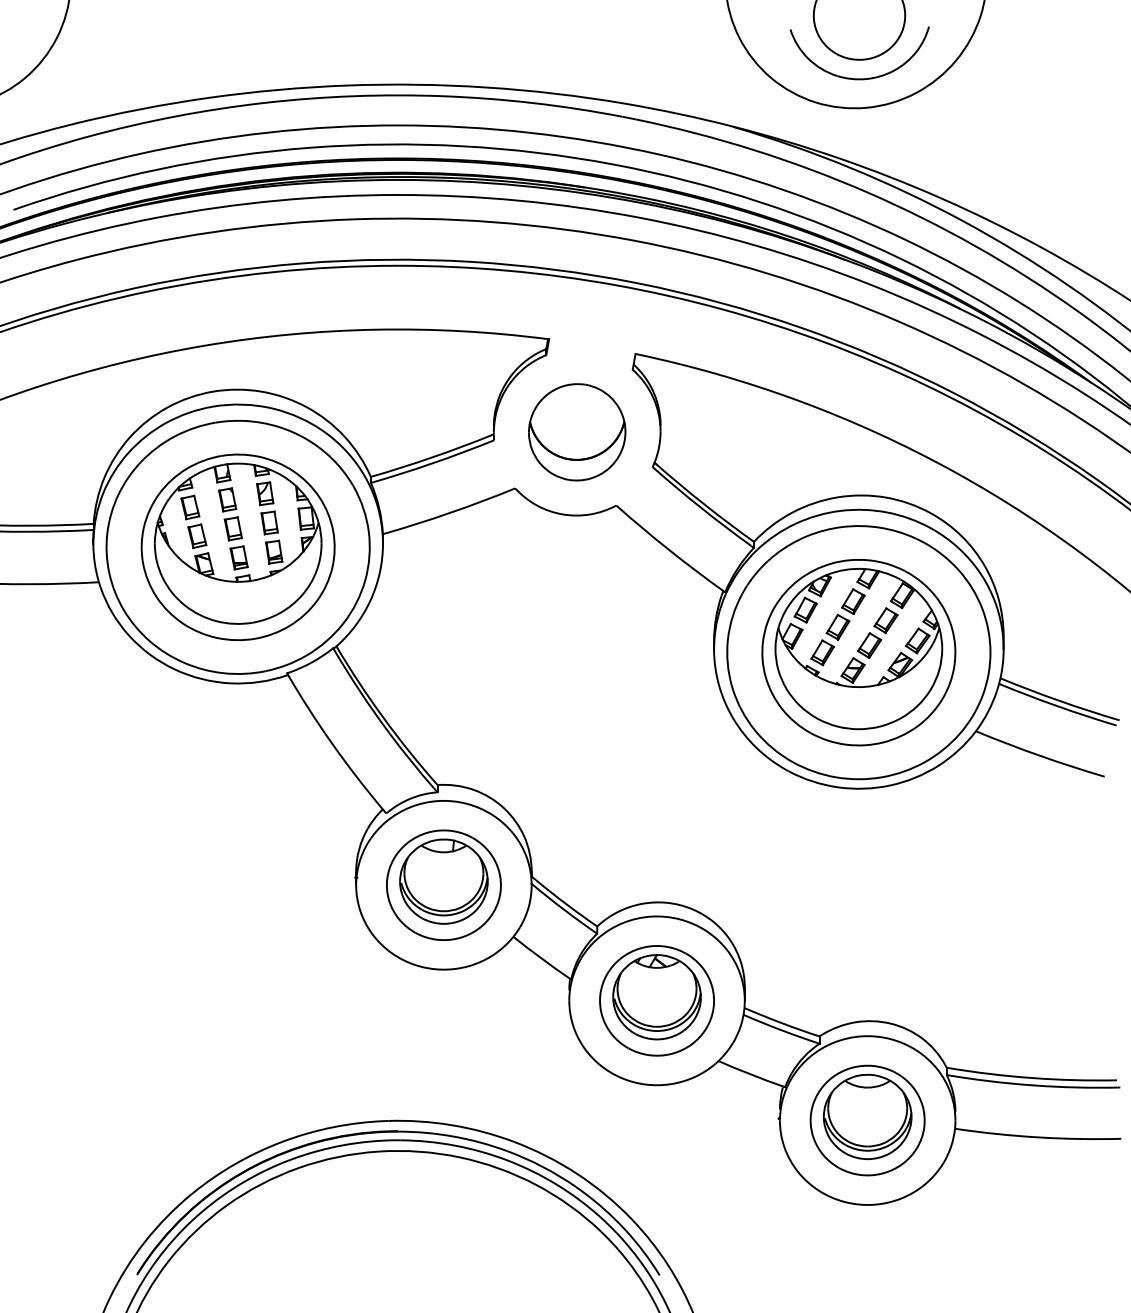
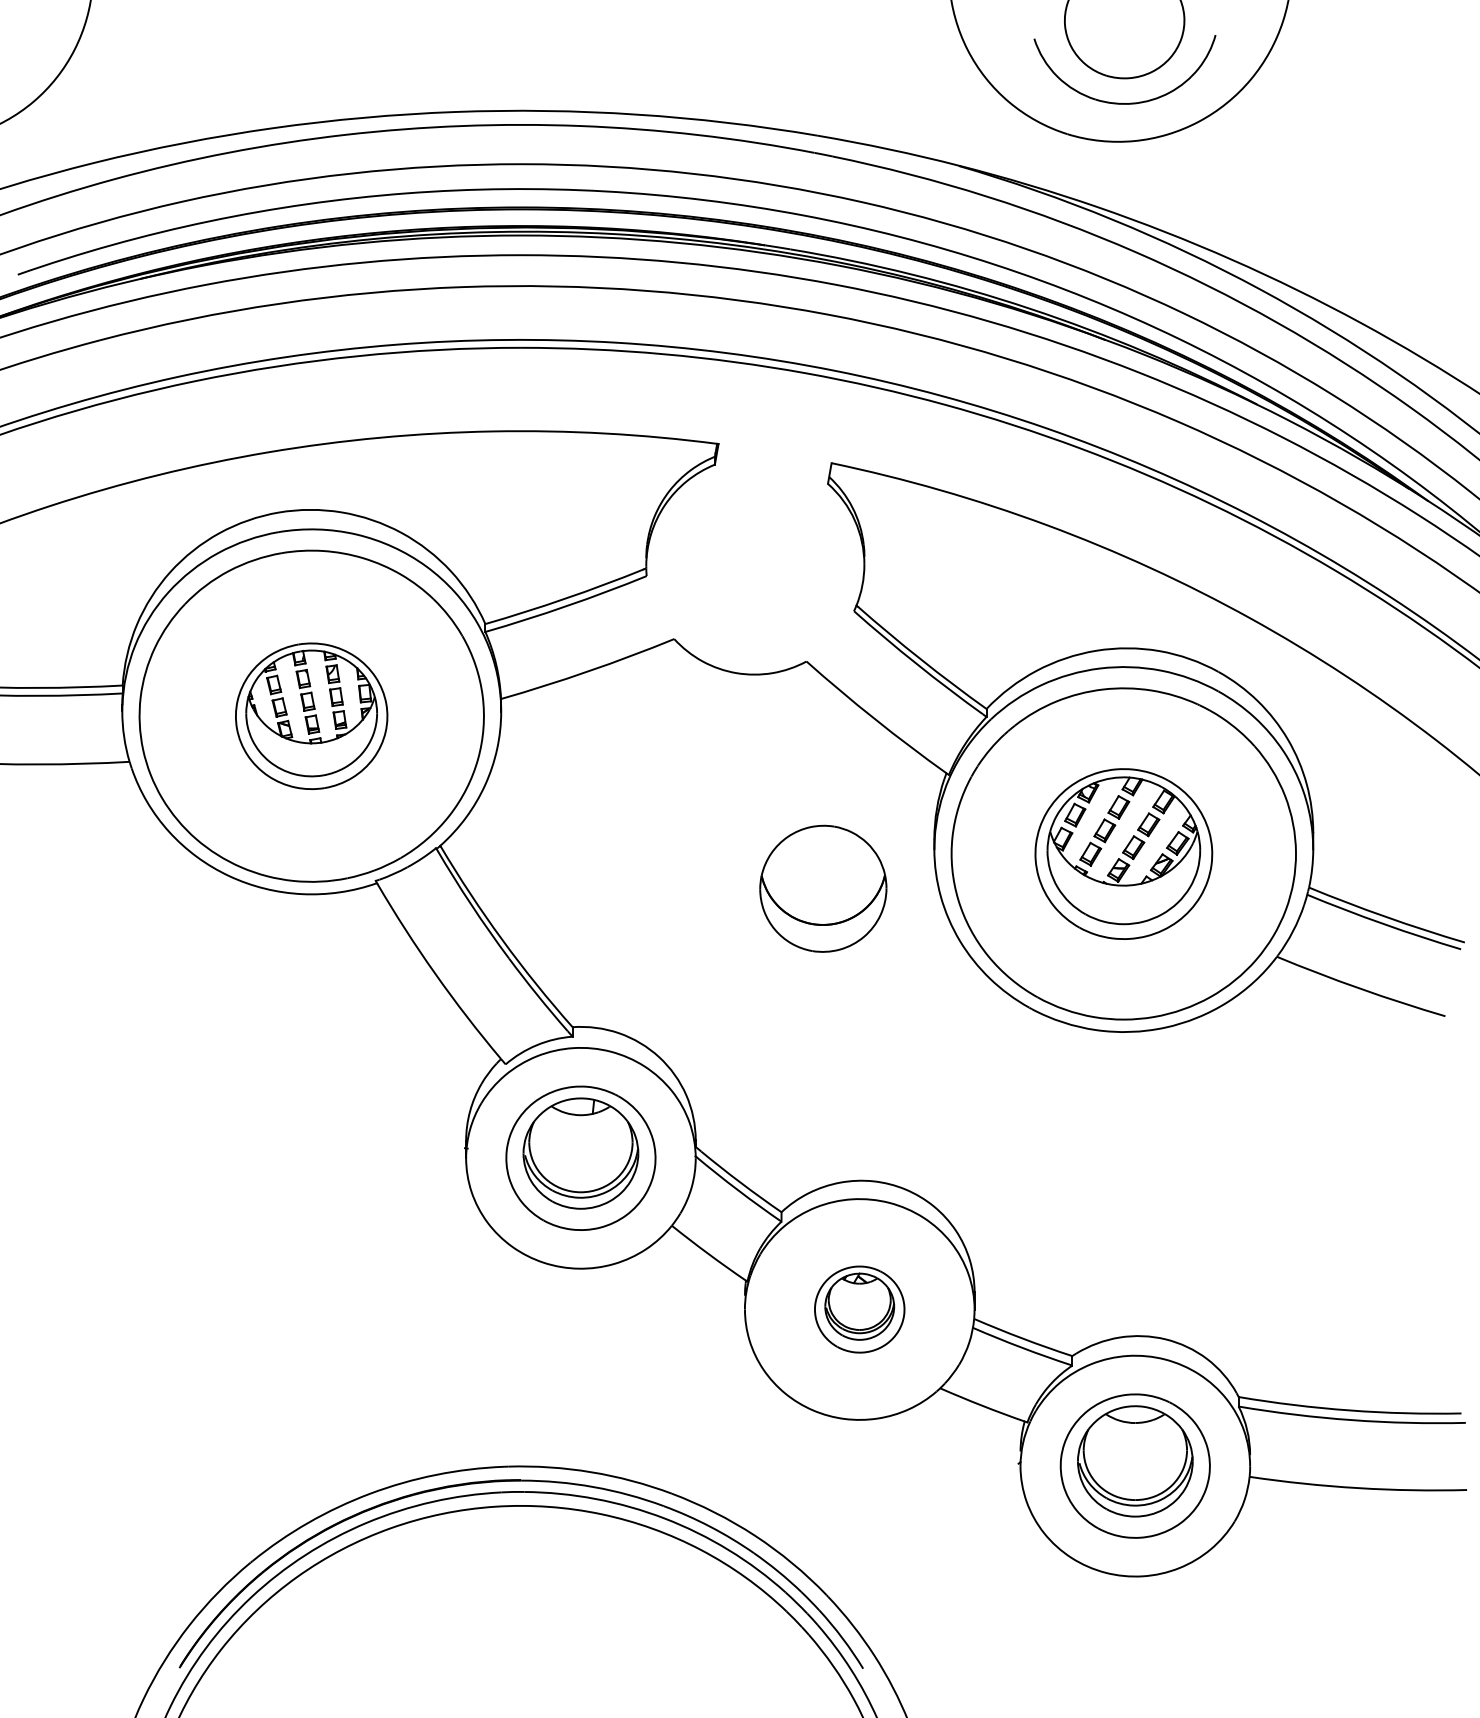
part: (577, 432) -> (823, 889), moved
part: (237, 547) -> (310, 716), size x0.6
part: (858, 652) -> (1123, 853), size x0.7
part: (656, 1000) -> (859, 1309), size x0.6

